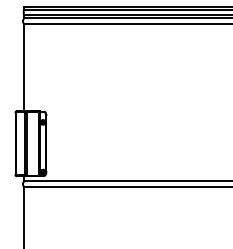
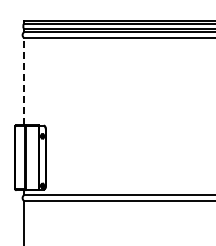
line: (24, 67) -> (24, 81), solid -> dashed

